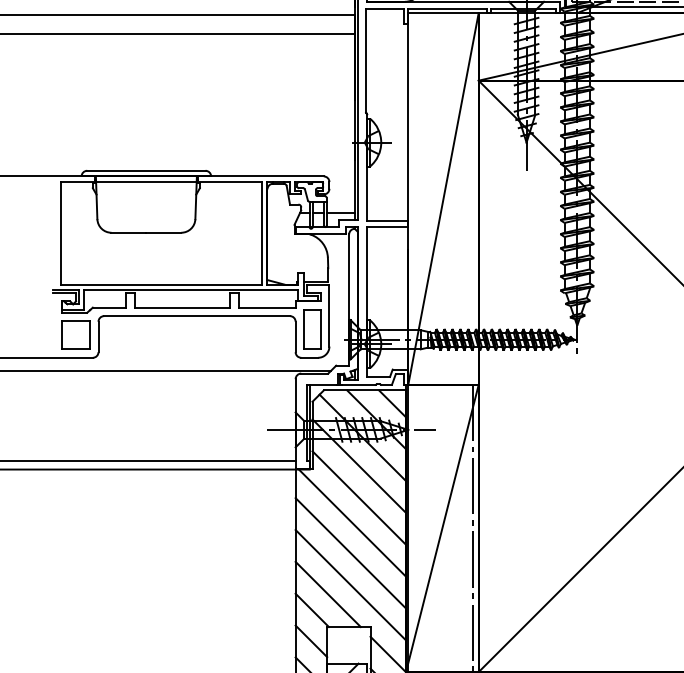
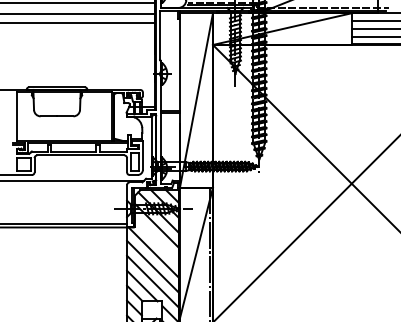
line: (358, 497) -> (156, 240), removed

